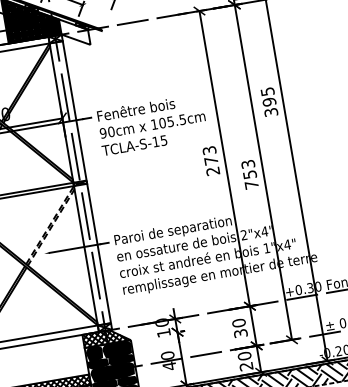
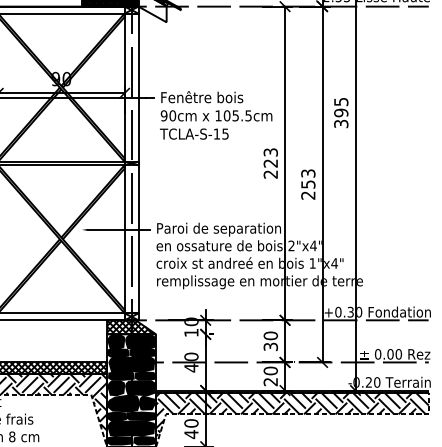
text: (211, 160) -> (270, 163), 273 -> 223
text: (251, 184) -> (308, 195), 753 -> 253
line: (74, 187) -> (124, 166), dashed -> solid

